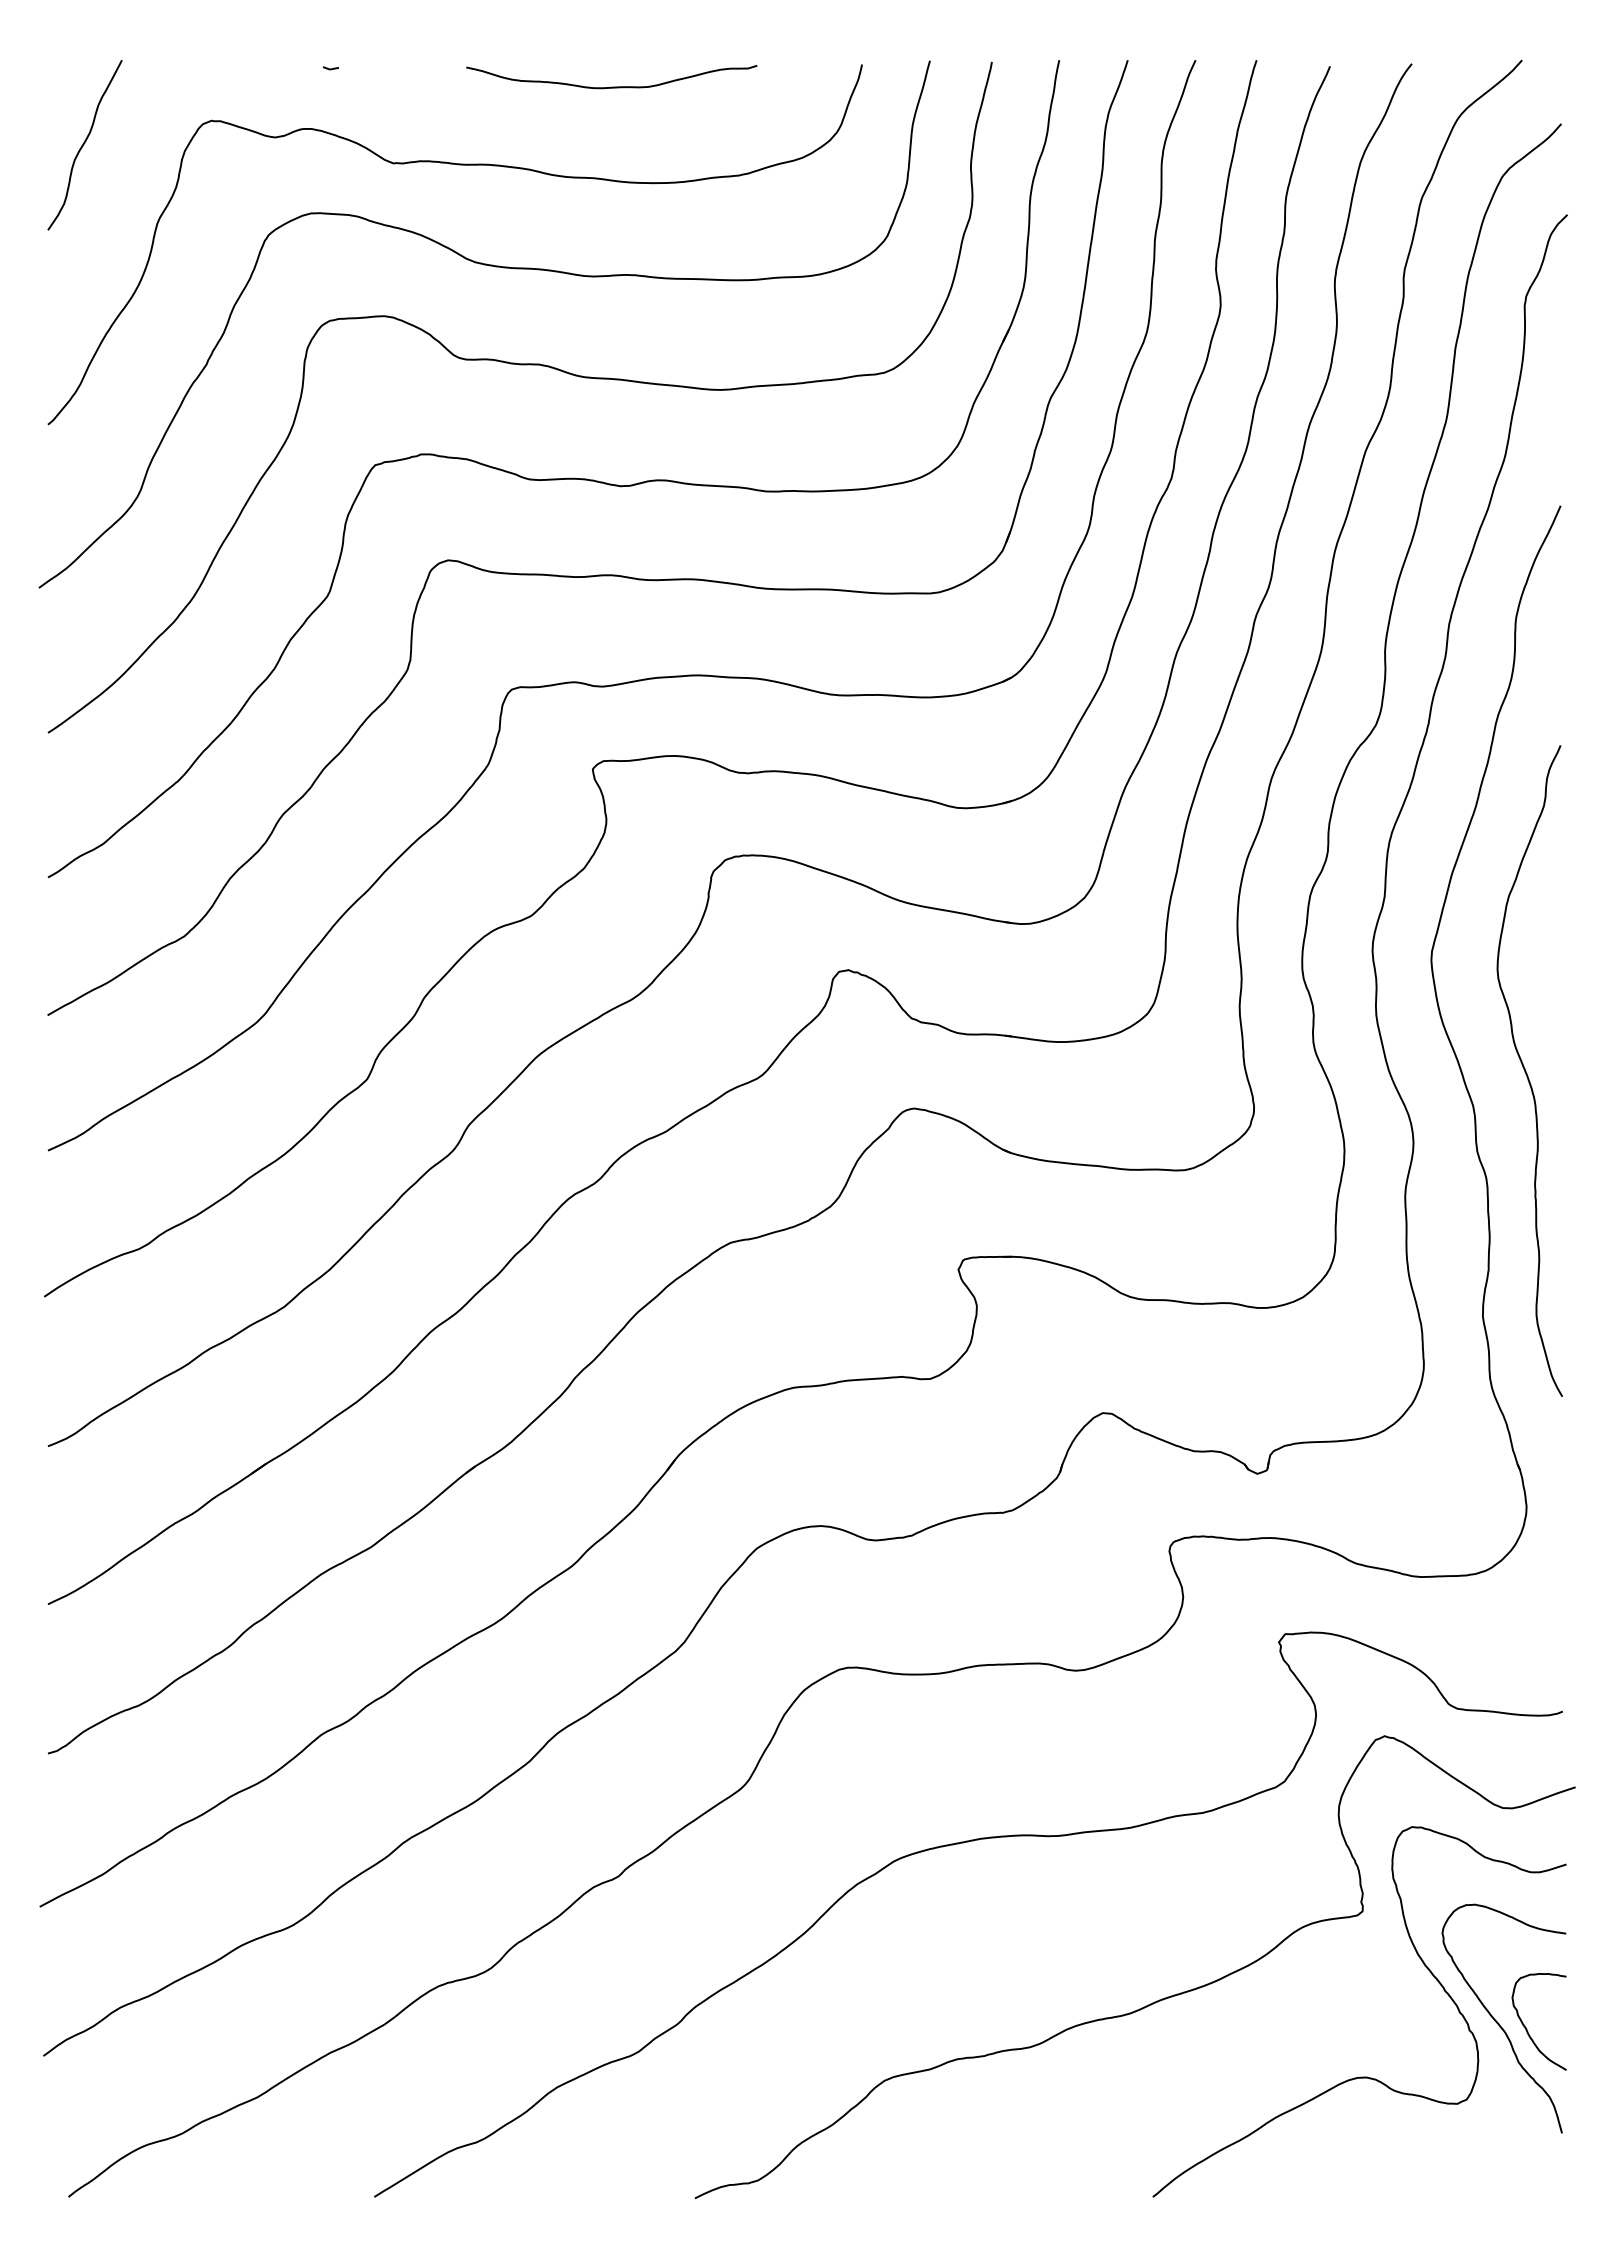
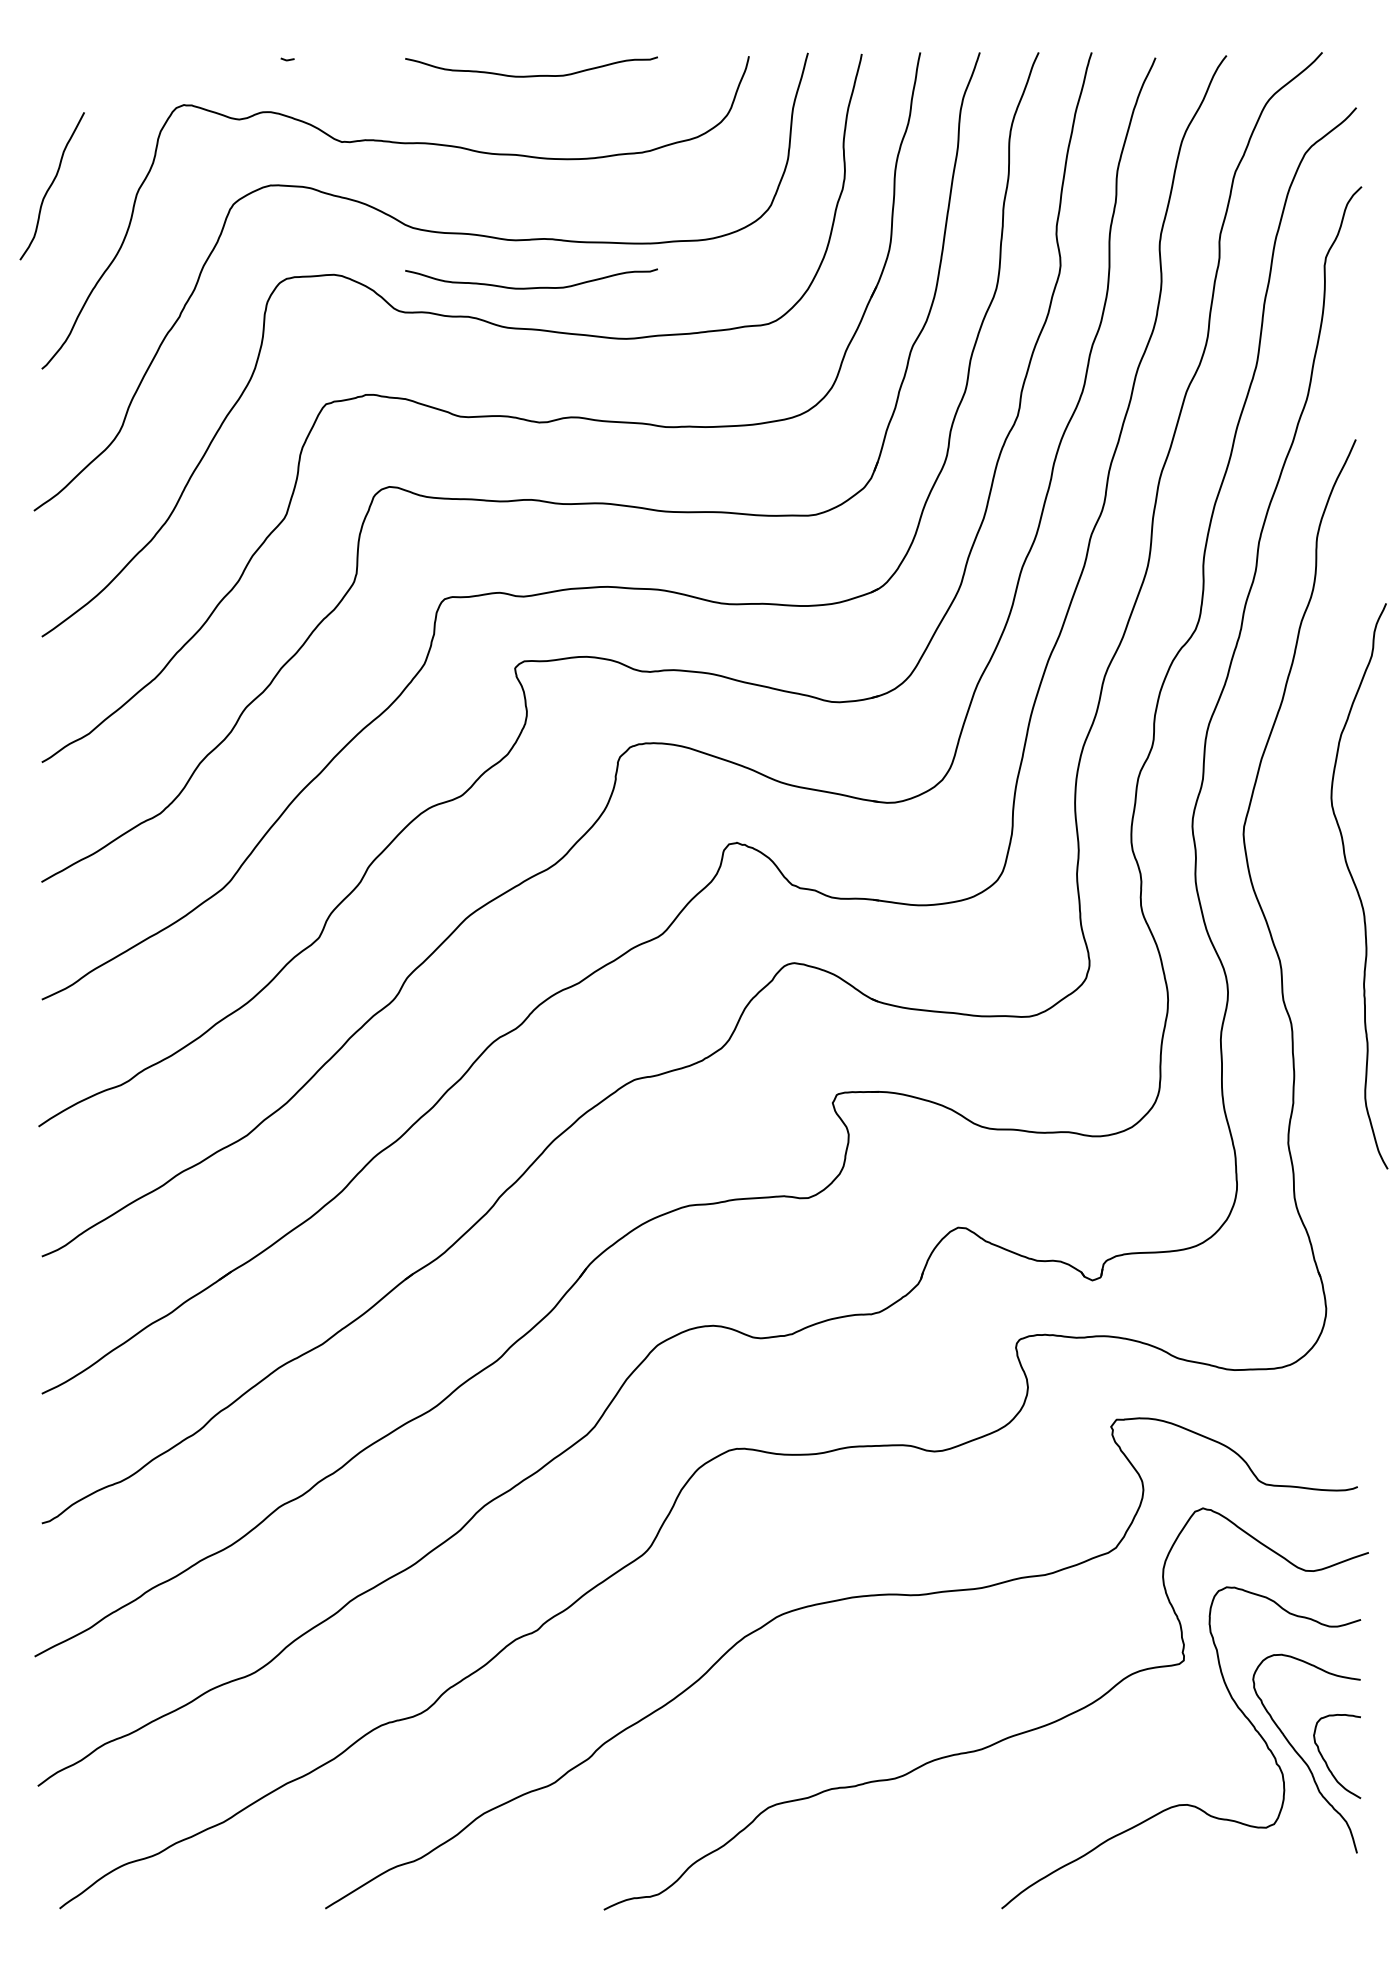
curve: (84, 144) -> (51, 185), moved
curve: (611, 330) -> (531, 287), added
curve: (1527, 1073) -> (1357, 888), moved

